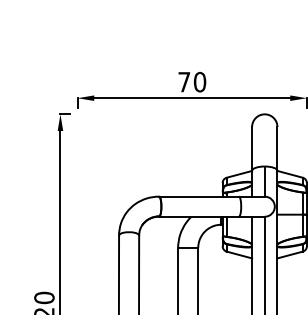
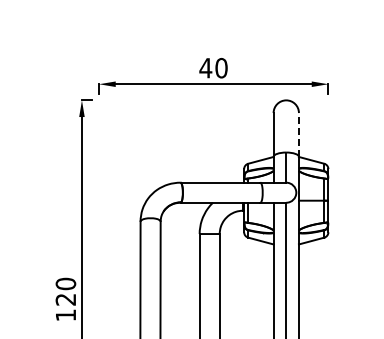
text: (183, 82) -> (205, 68), 70 -> 40
line: (276, 148) -> (298, 134), solid -> dashed

